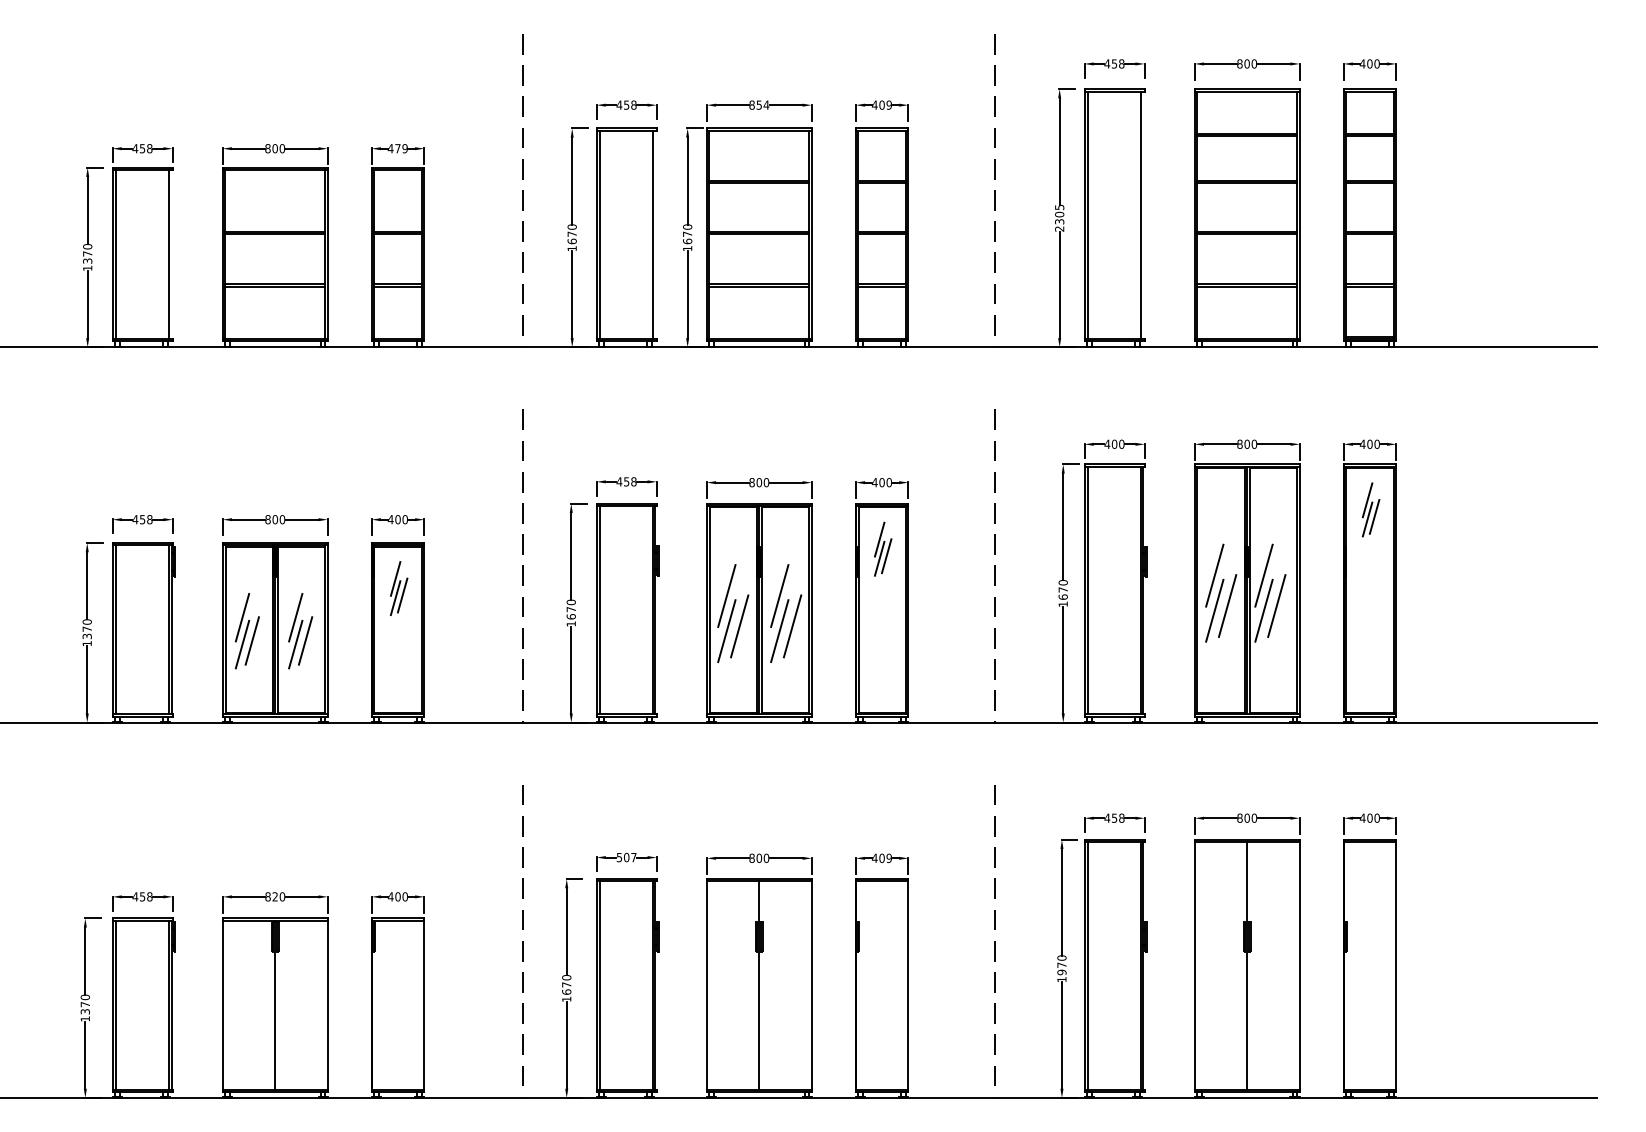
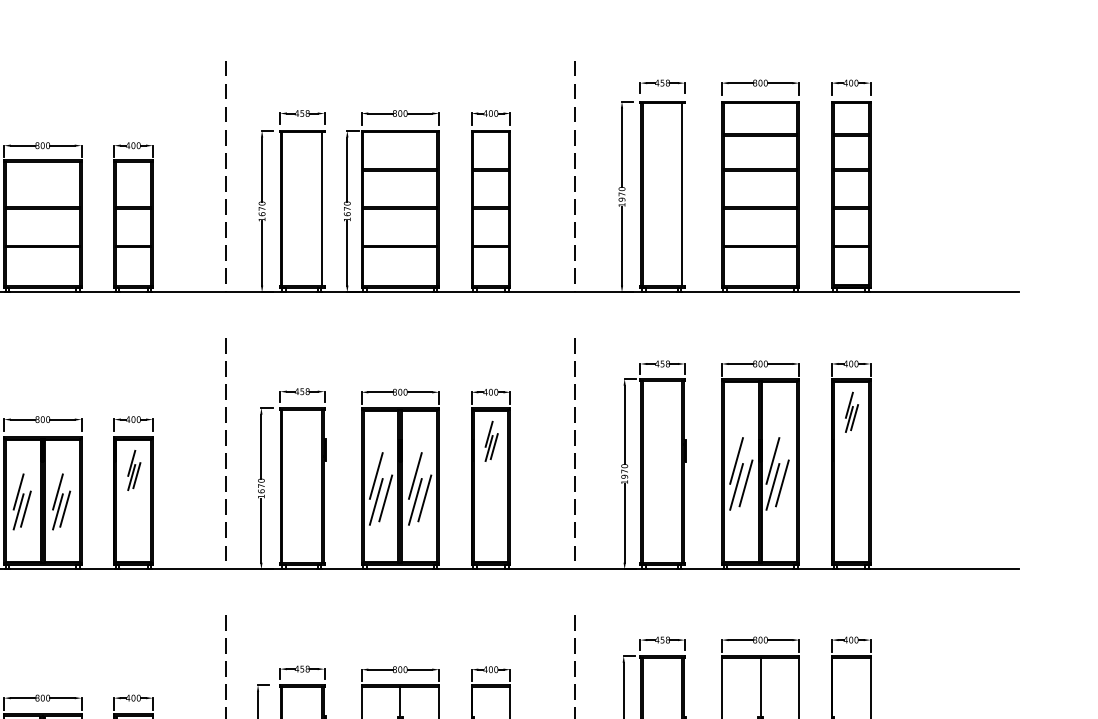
text: (762, 104) -> (402, 113), 854 -> 800
text: (888, 105) -> (495, 113), 409 -> 400
text: (401, 148) -> (136, 145), 479 -> 400
text: (1059, 217) -> (621, 196), 2305 -> 1970
text: (1117, 443) -> (664, 363), 400 -> 458
text: (1062, 596) -> (624, 476), 1670 -> 1970
text: (626, 857) -> (302, 669), 507 -> 458
text: (888, 858) -> (495, 669), 409 -> 400
text: (275, 896) -> (43, 697), 820 -> 800

